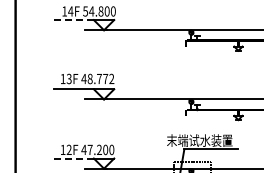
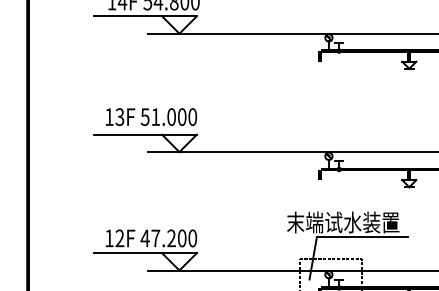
line: (73, 20) -> (127, 17), dashed -> solid
text: (97, 78) -> (168, 116), 48.772 -> 51.000
line: (73, 158) -> (127, 253), dashed -> solid

